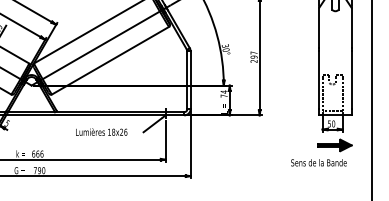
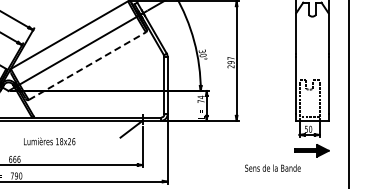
line: (110, 60) -> (87, 65), solid -> dashed
text: (101, 131) -> (49, 140), moved
text: (318, 162) -> (272, 167), moved

